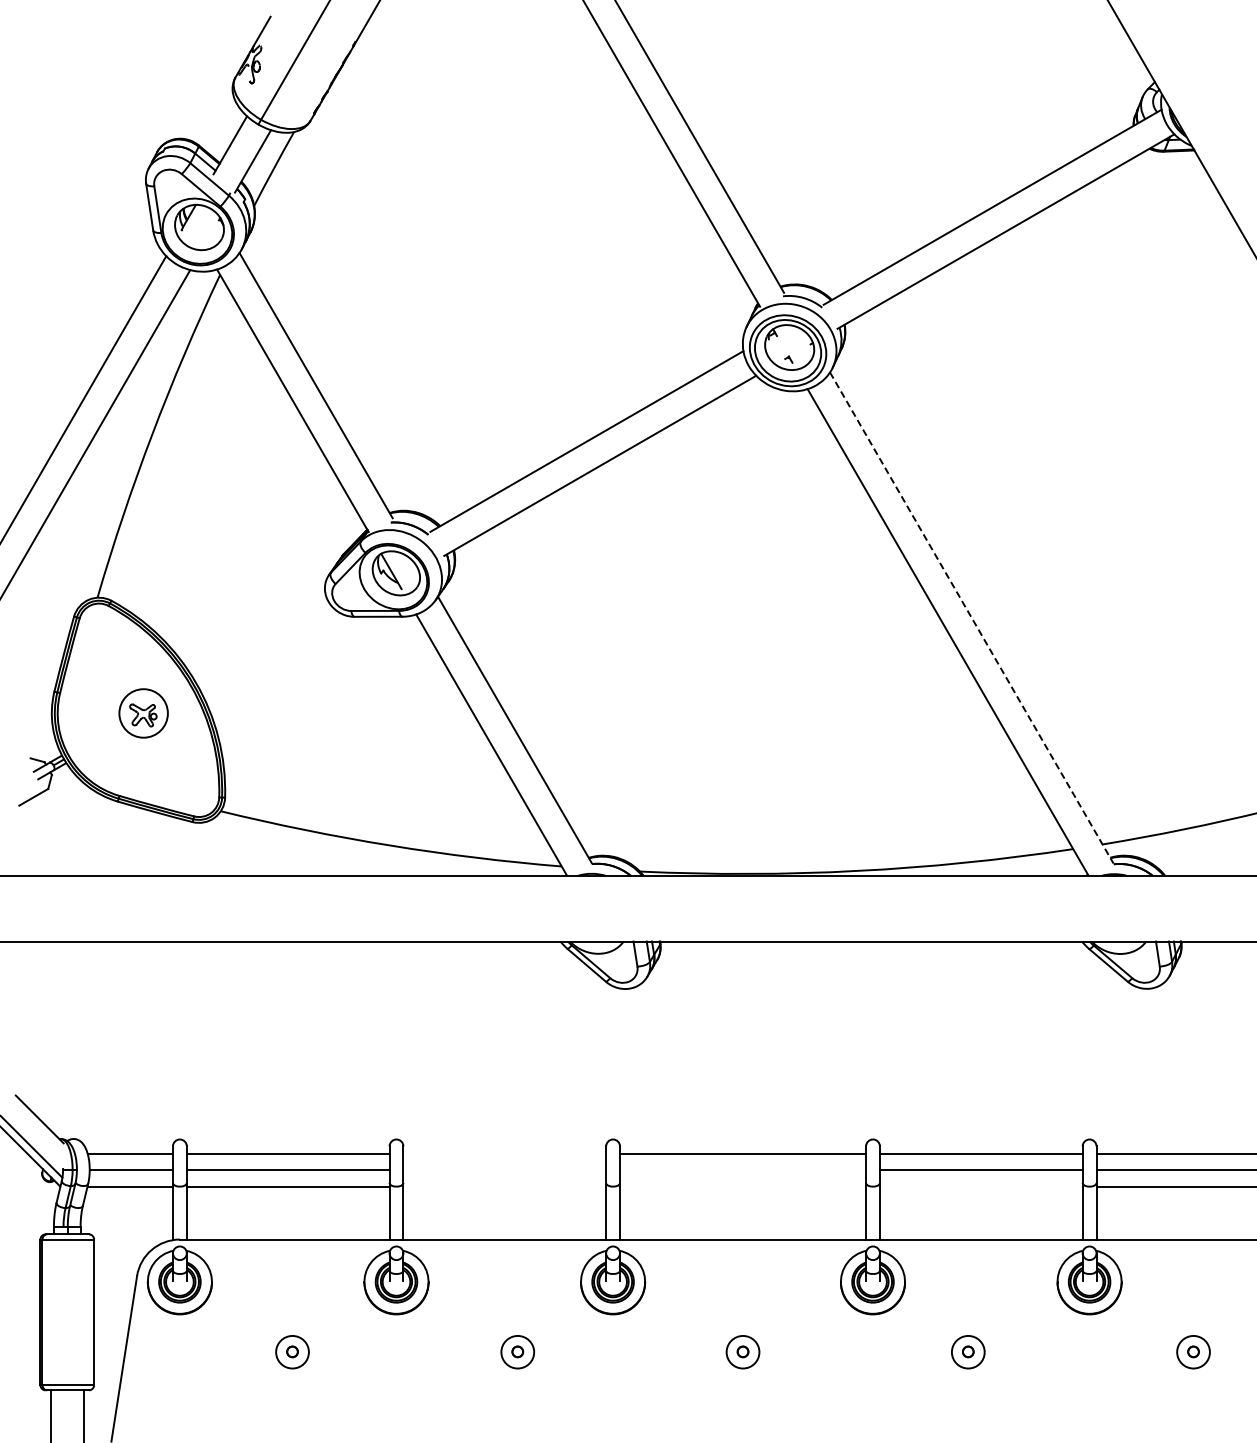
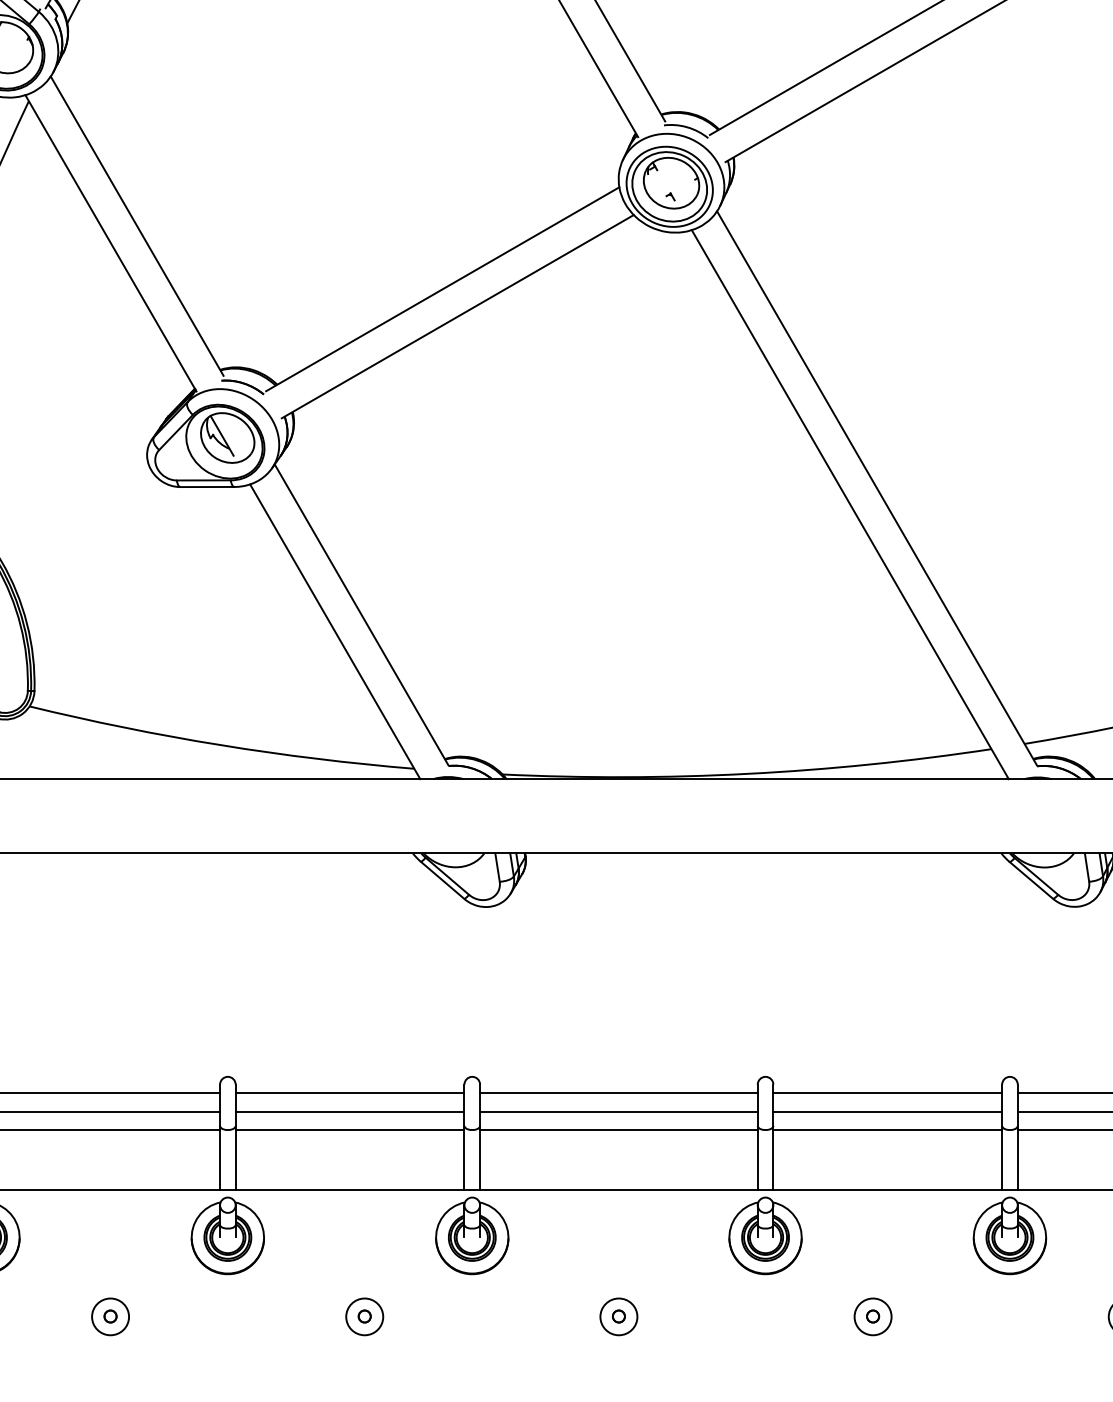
line: (972, 618) -> (877, 488), dashed -> solid
line: (504, 1153) -> (349, 1092), added
line: (504, 1170) -> (349, 1111), added
line: (743, 1170) -> (619, 1111), added
line: (504, 1186) -> (349, 1129), added
line: (743, 1186) -> (619, 1129), added
line: (980, 1186) -> (886, 1129), added

